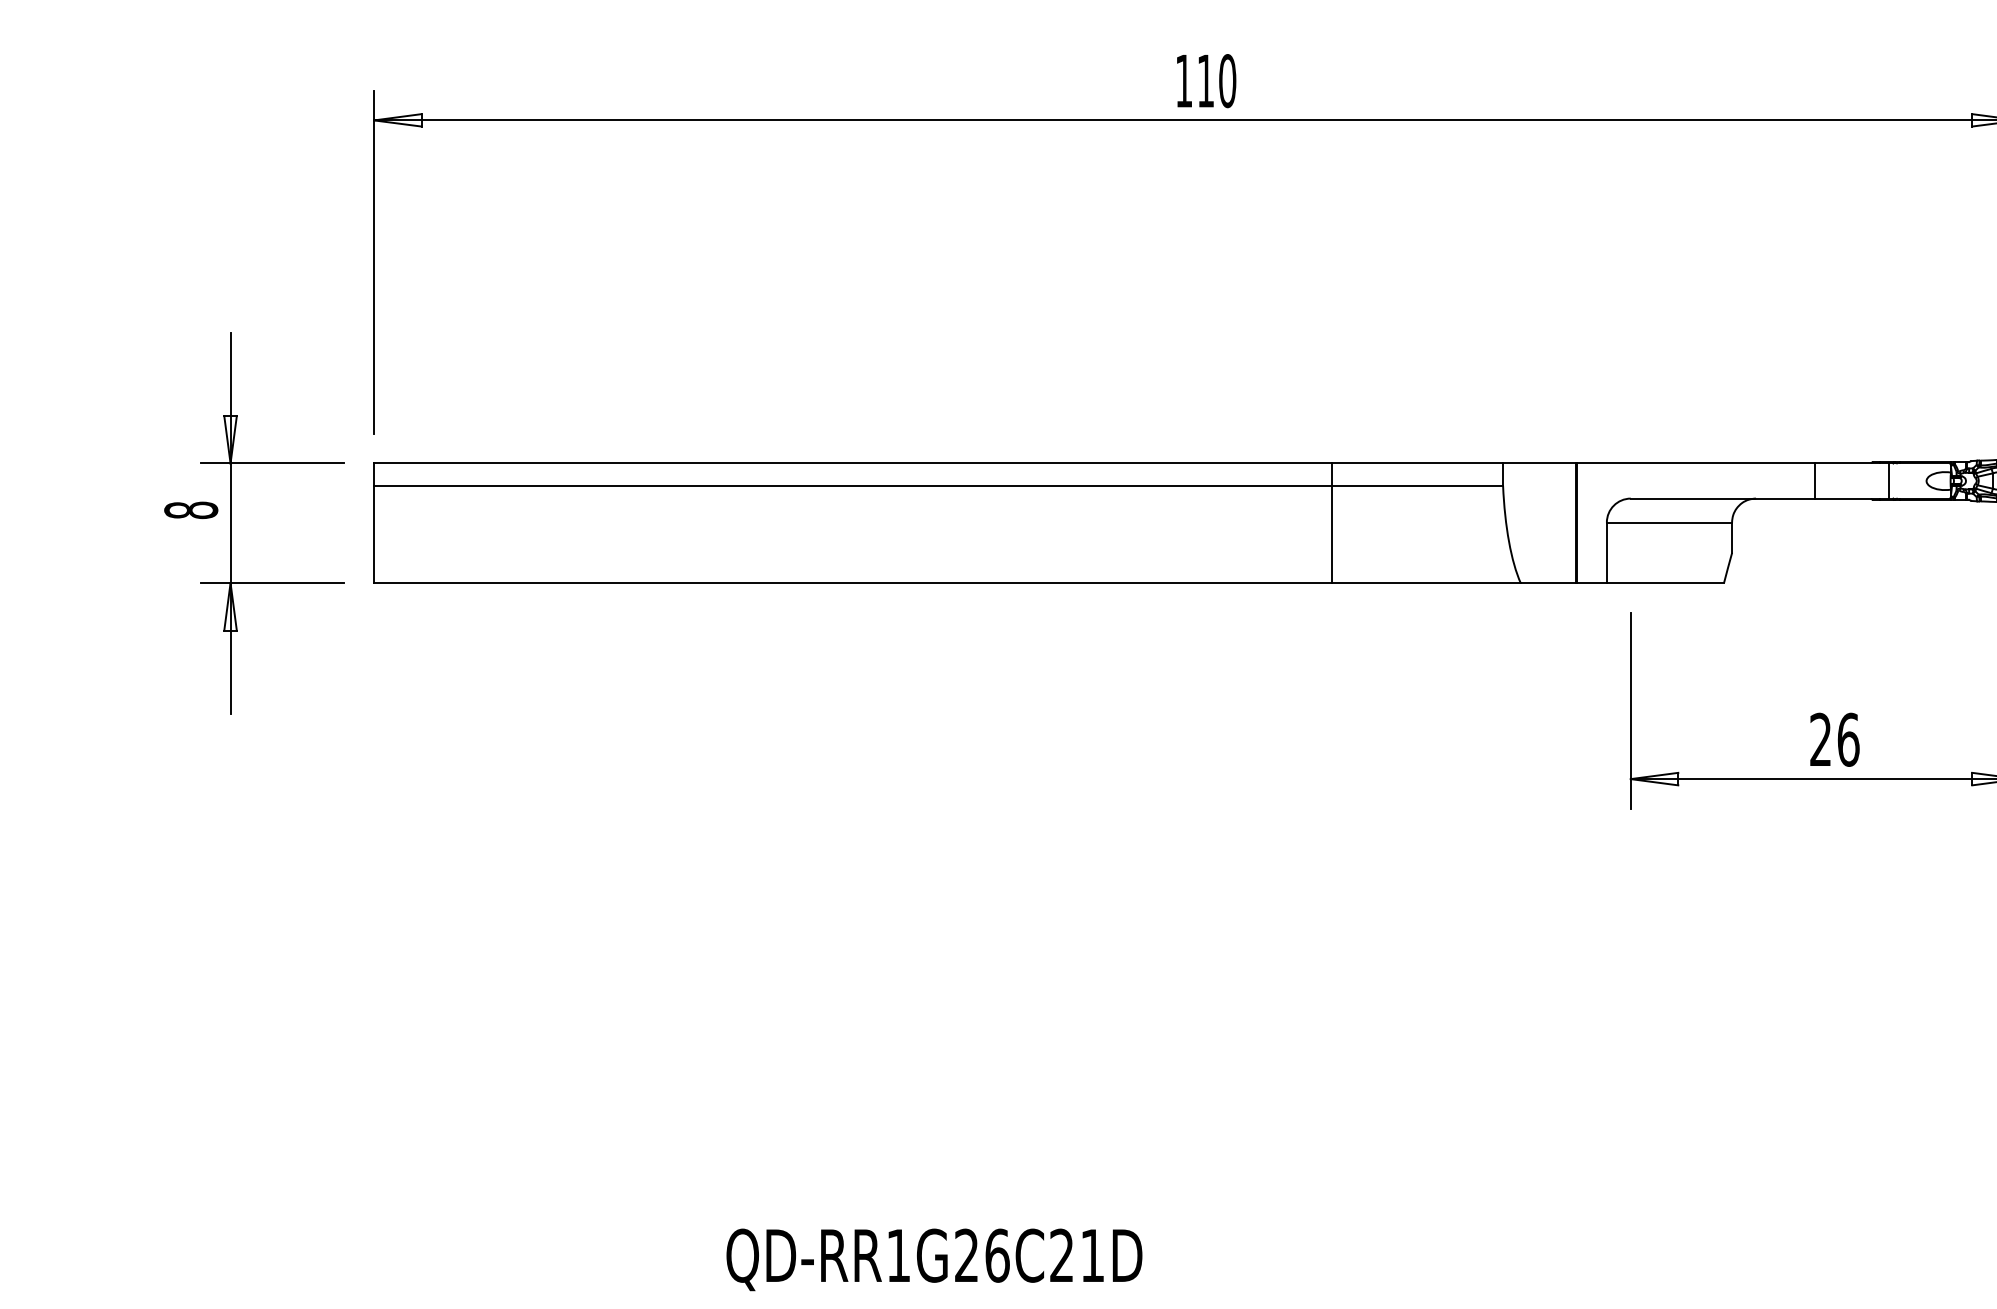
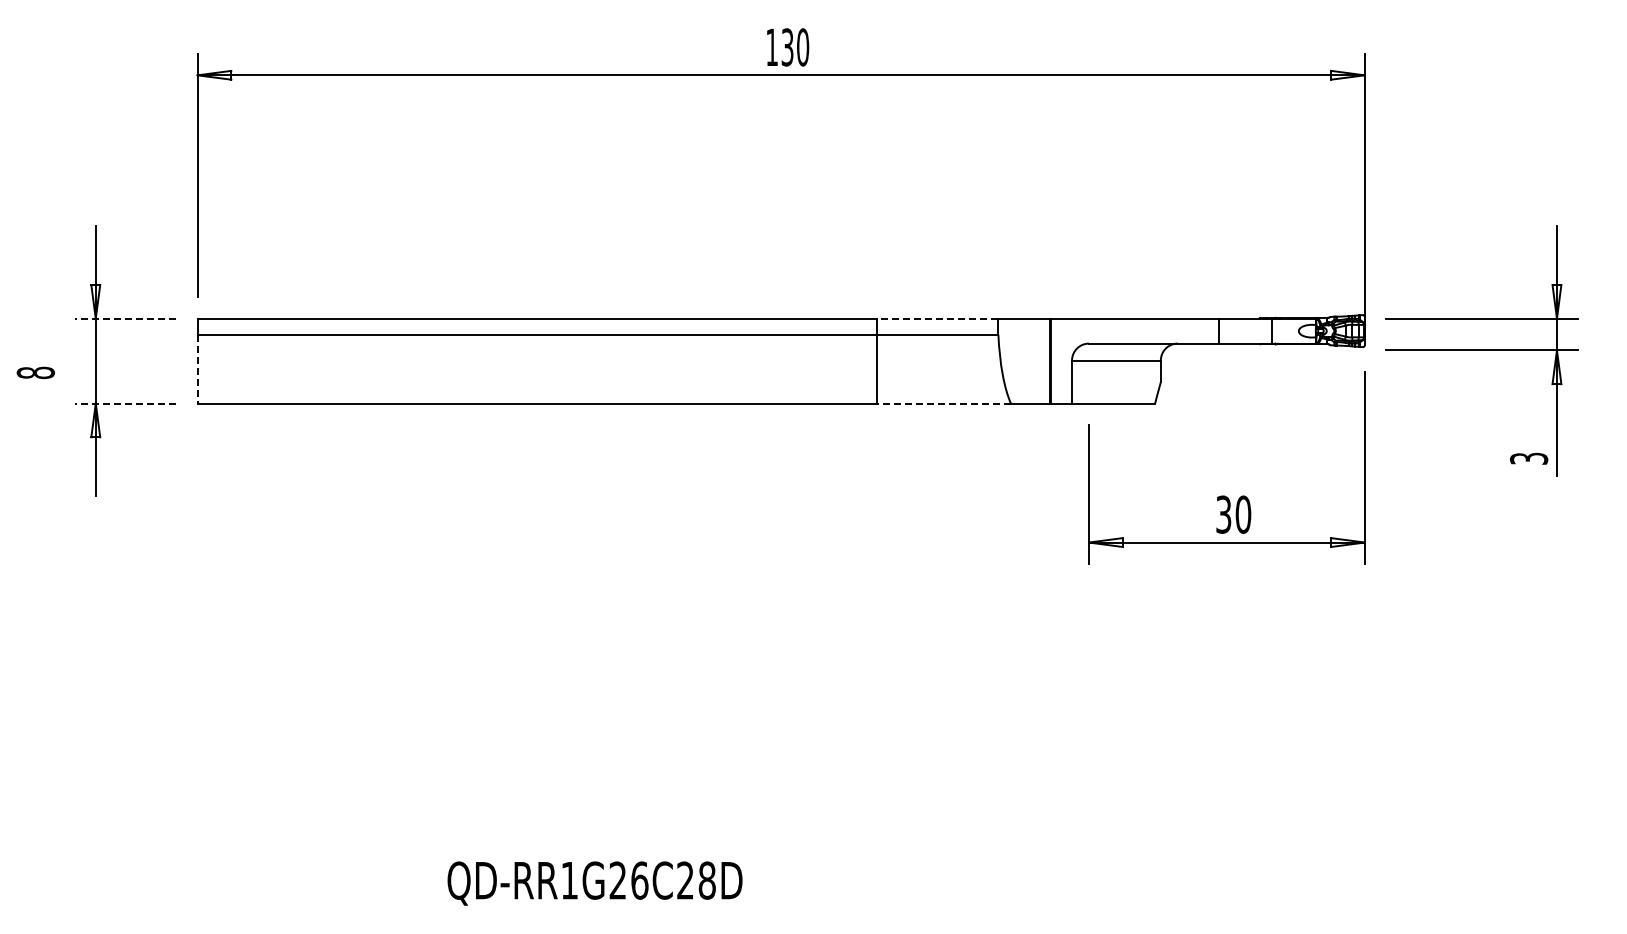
text: (1205, 81) -> (787, 47), 110 -> 130
line: (272, 463) -> (125, 318), solid -> dashed
line: (1417, 463) -> (937, 318), solid -> dashed
text: (190, 509) -> (35, 372), moved
line: (373, 535) -> (197, 369), solid -> dashed
line: (272, 583) -> (125, 403), solid -> dashed
line: (1425, 583) -> (943, 403), solid -> dashed
text: (1834, 739) -> (1233, 514), 26 -> 30
text: (1091, 1255) -> (706, 880), QD-RR1G26C21D -> QD-RR1G26C28D

